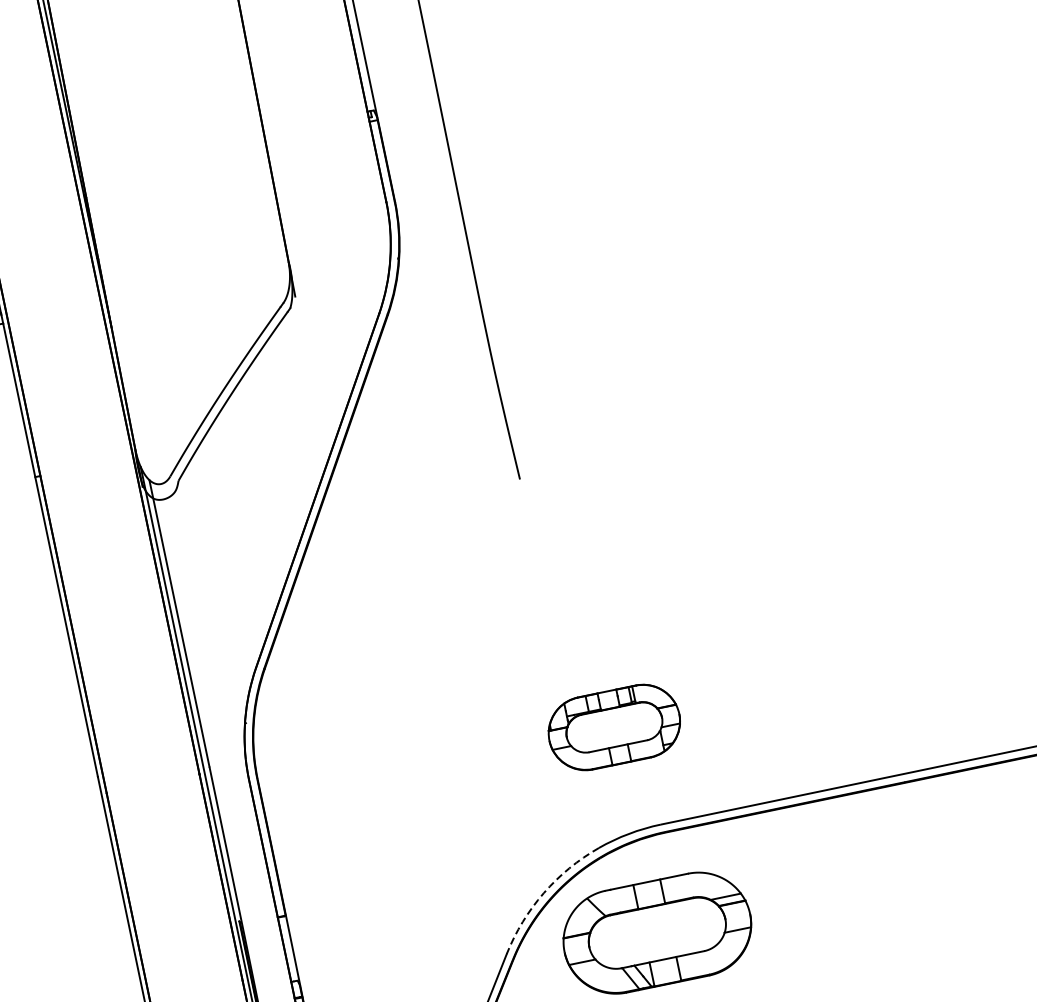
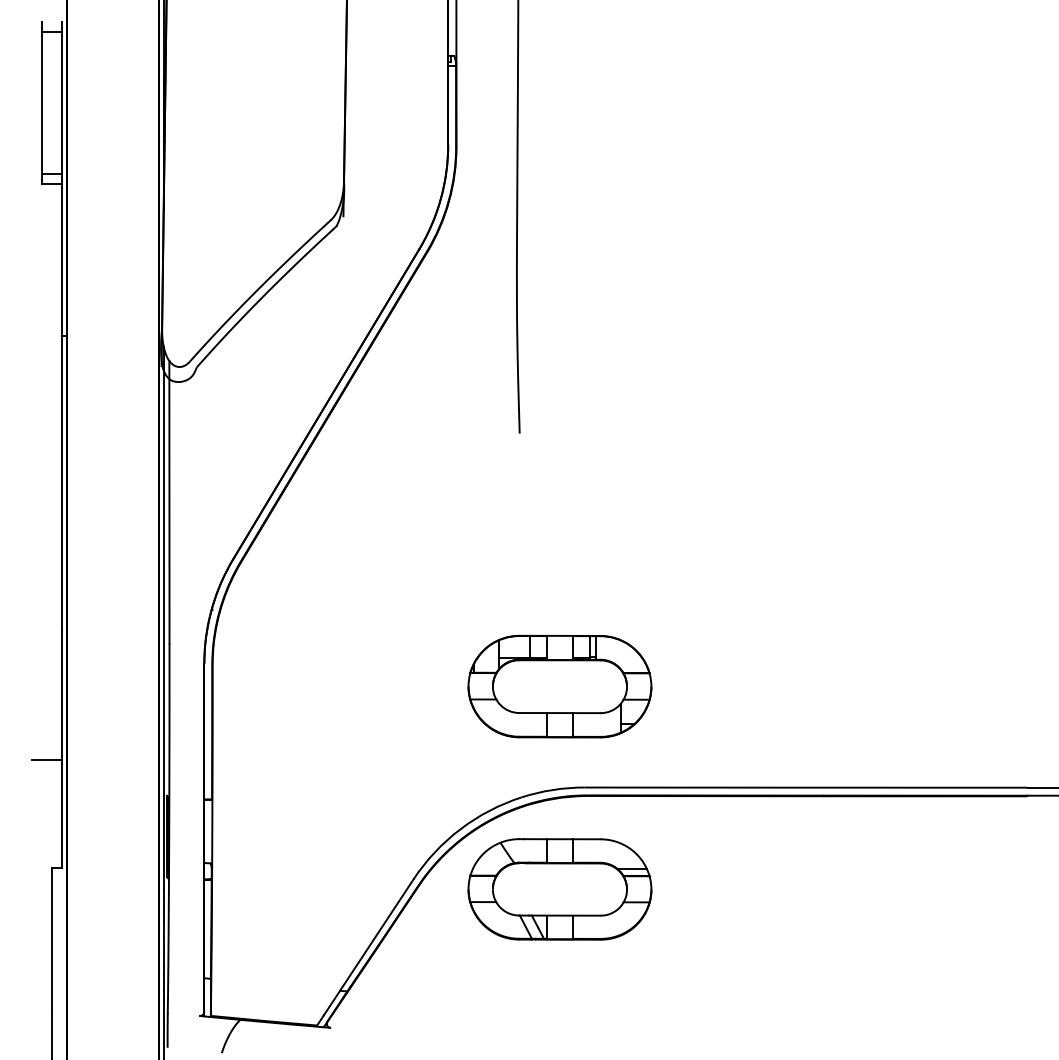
part: (613, 727) -> (559, 686), size x1.43
arc: (543, 893) -> (460, 829), dashed -> solid
line: (109, 910) -> (46, 759), added

